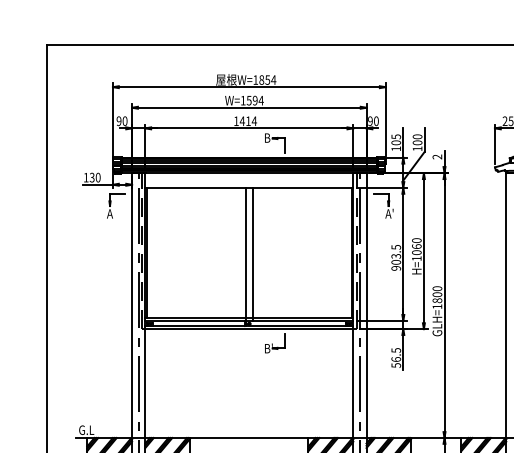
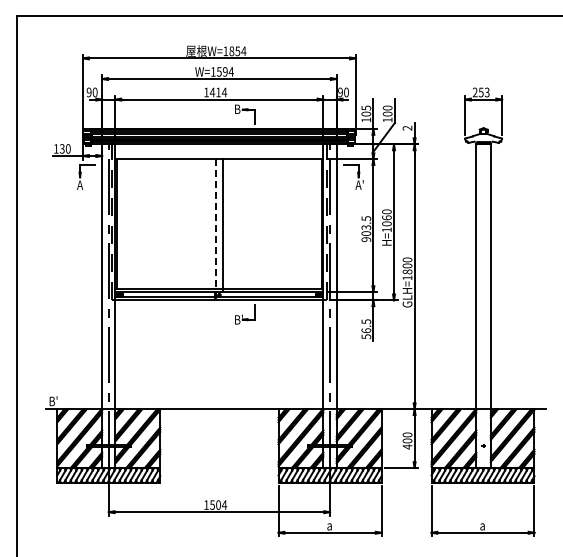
line: (245, 255) -> (215, 226), solid -> dashed
text: (86, 430) -> (56, 401), G.L -> B'

